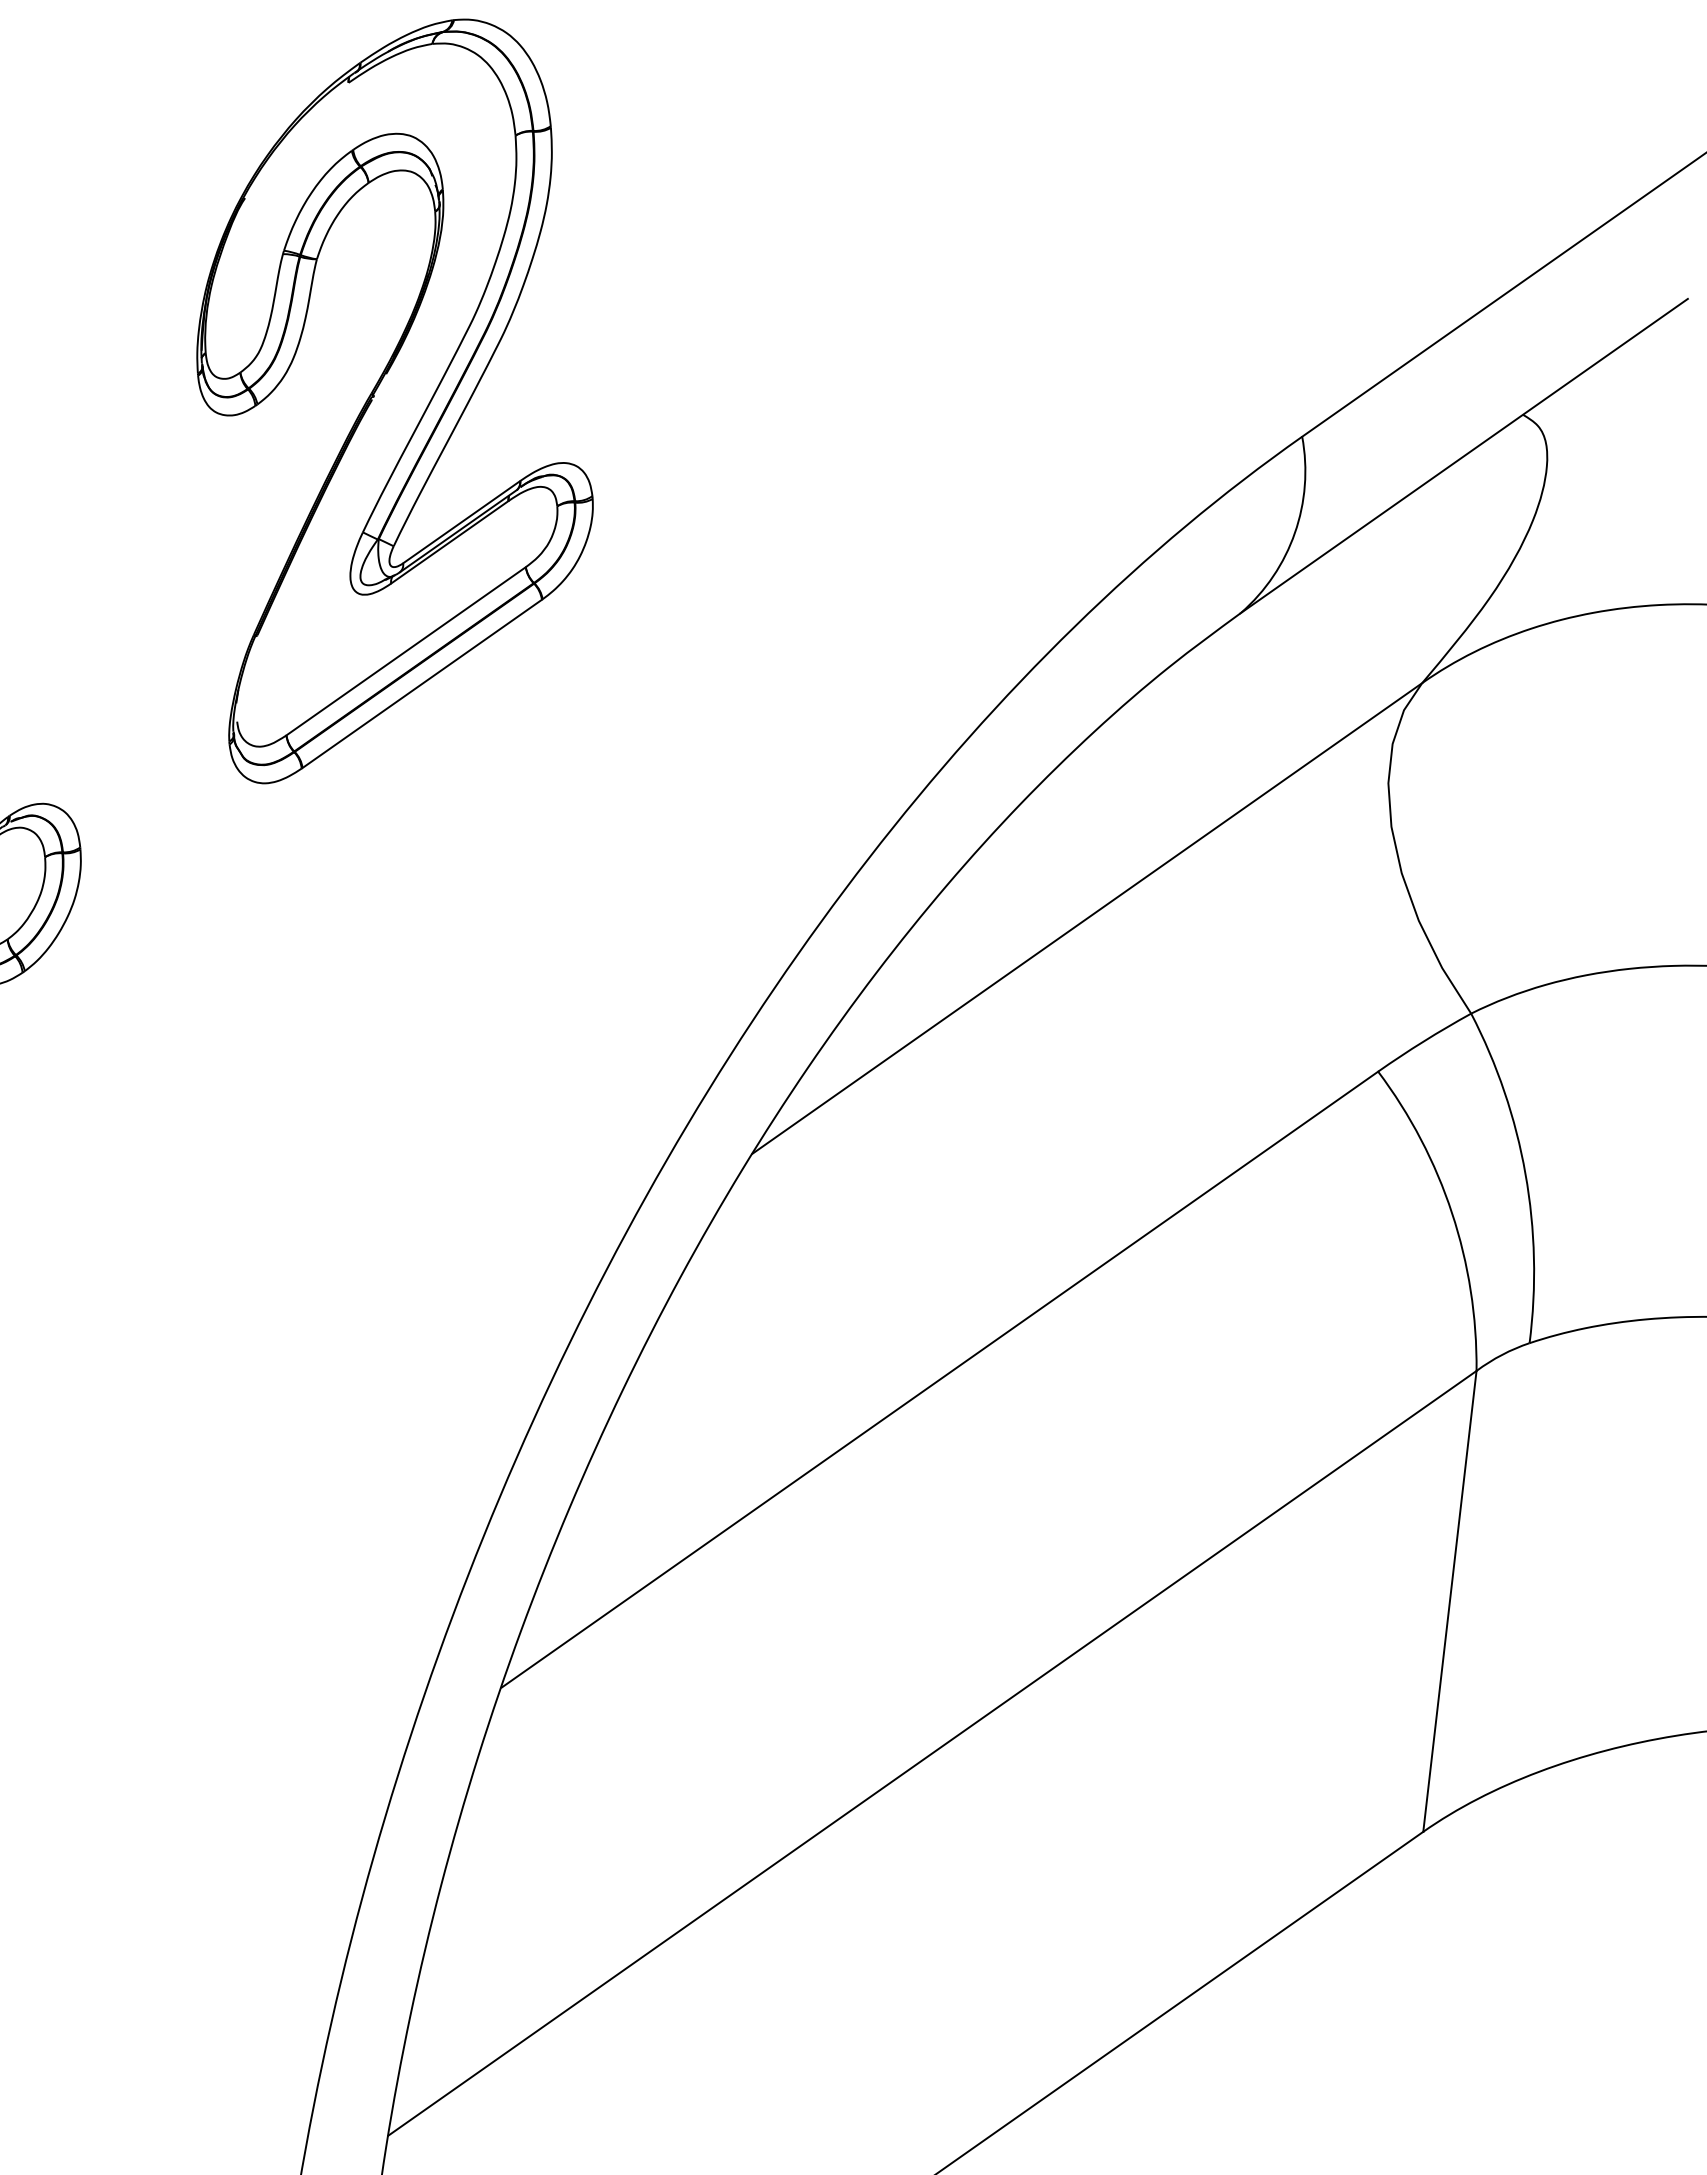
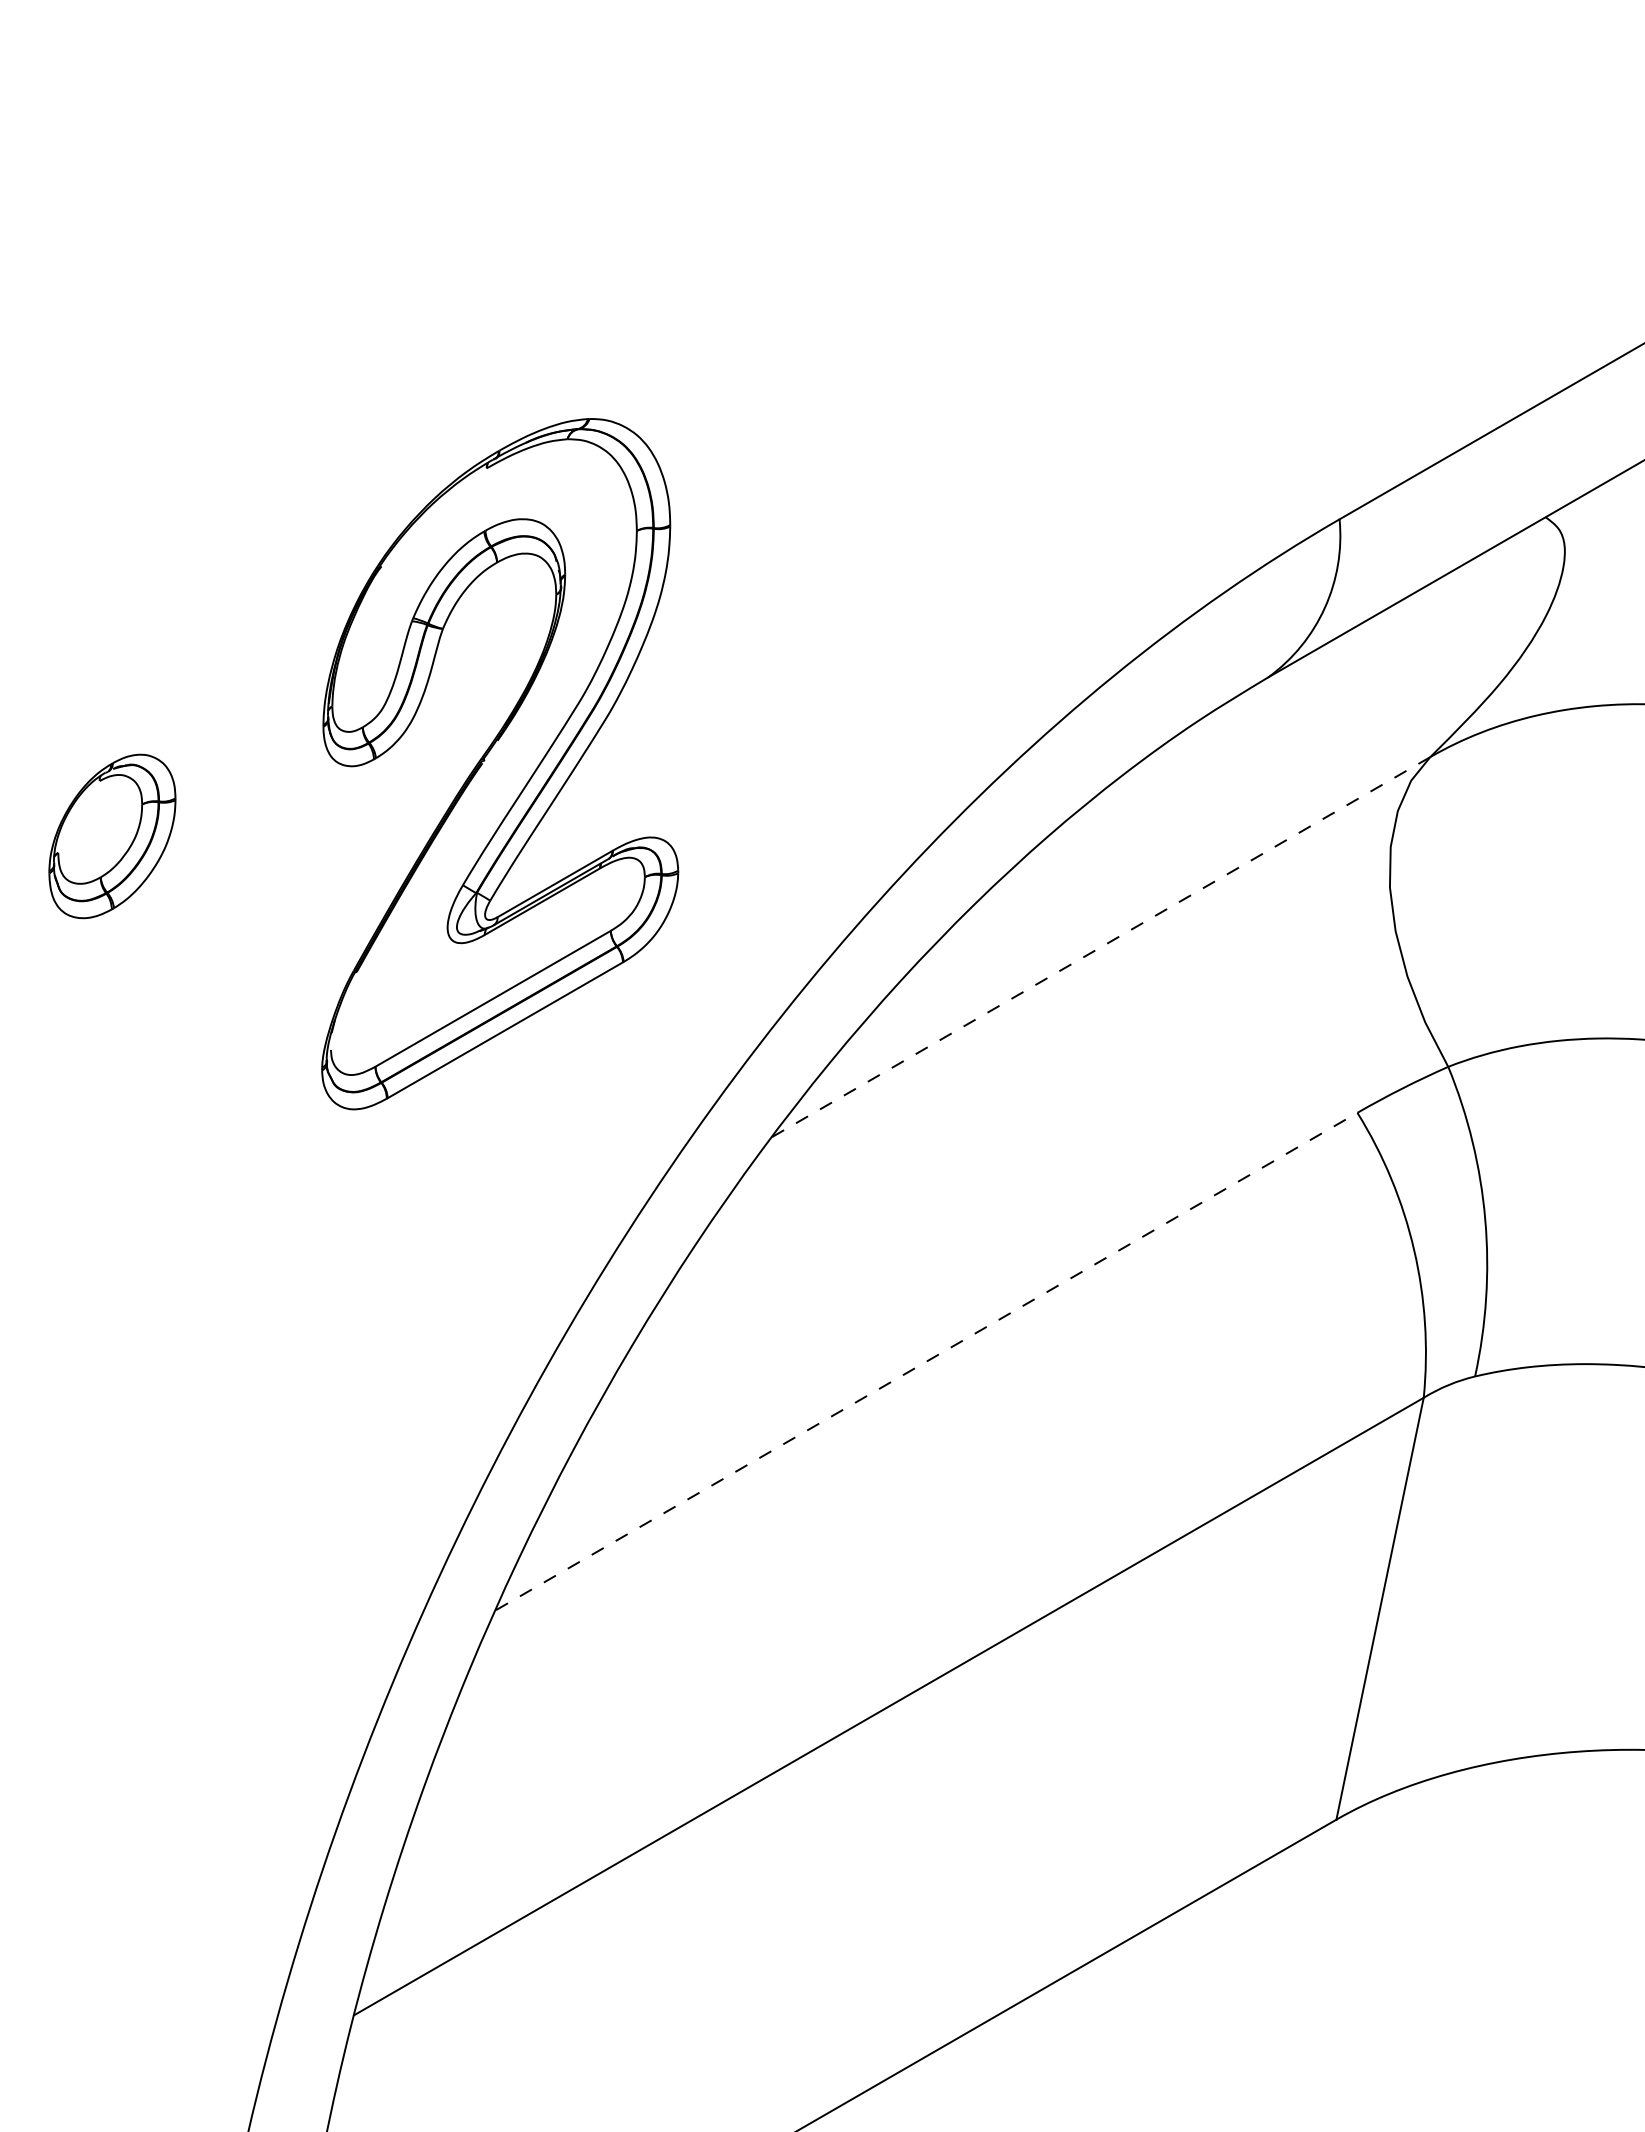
part: (391, 399) -> (500, 764), moved
line: (1087, 918) -> (1101, 947), solid -> dashed
line: (940, 1379) -> (927, 1361), solid -> dashed

